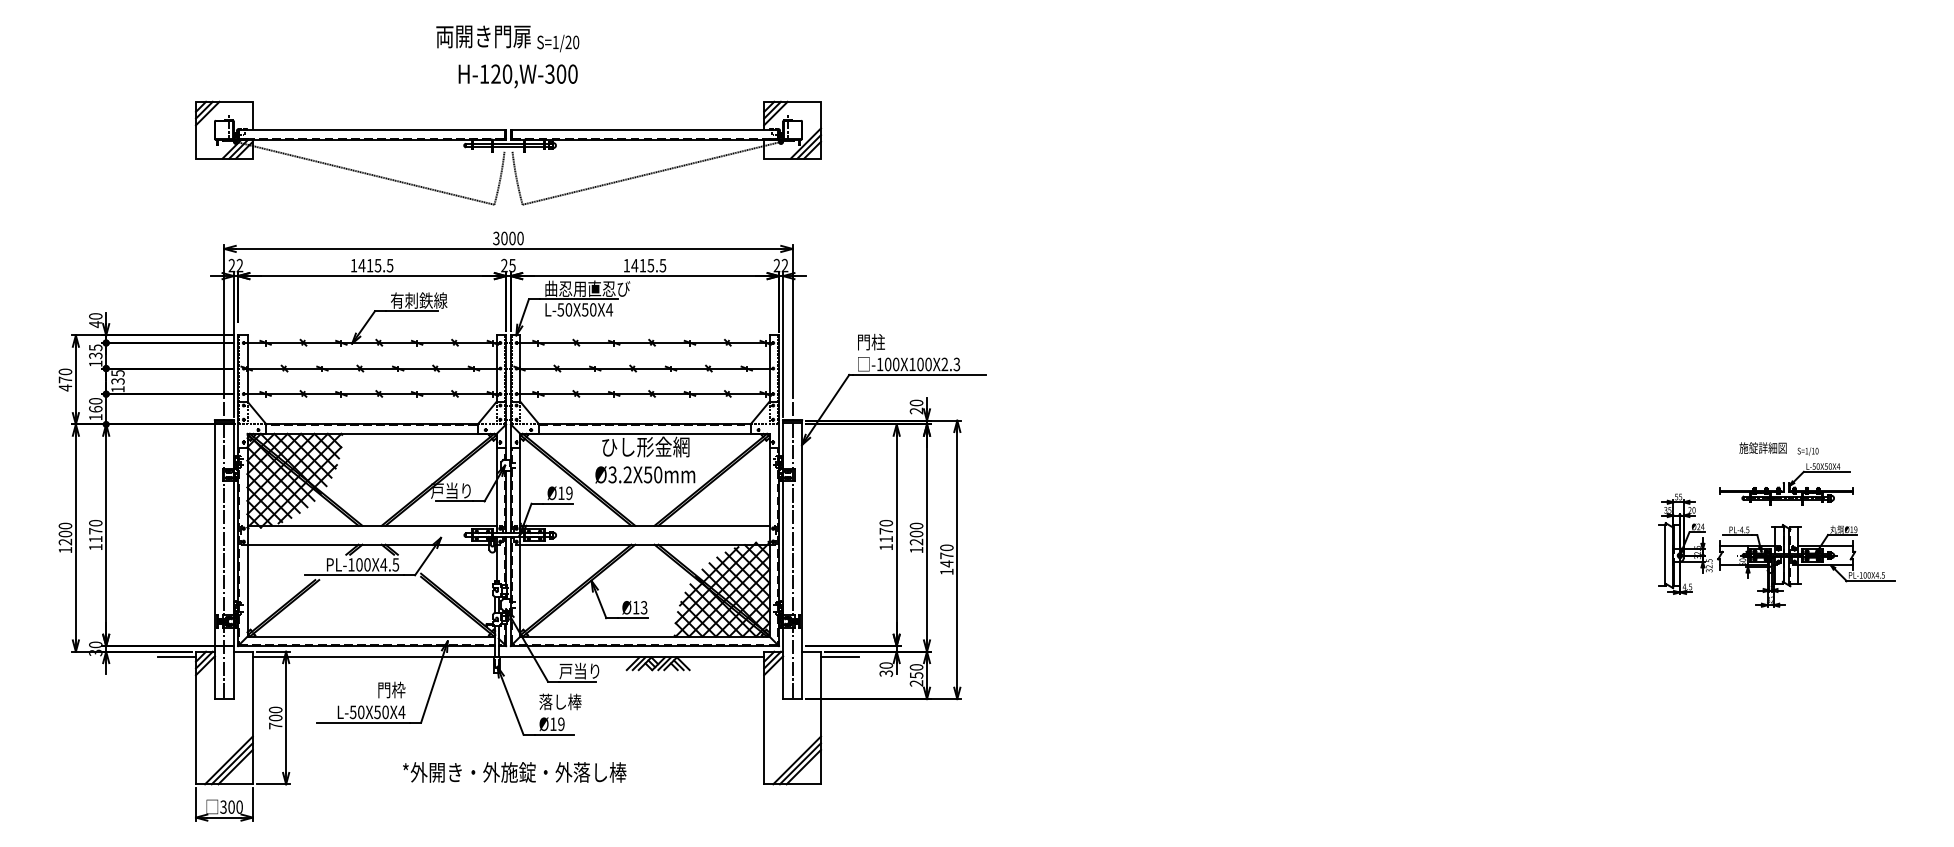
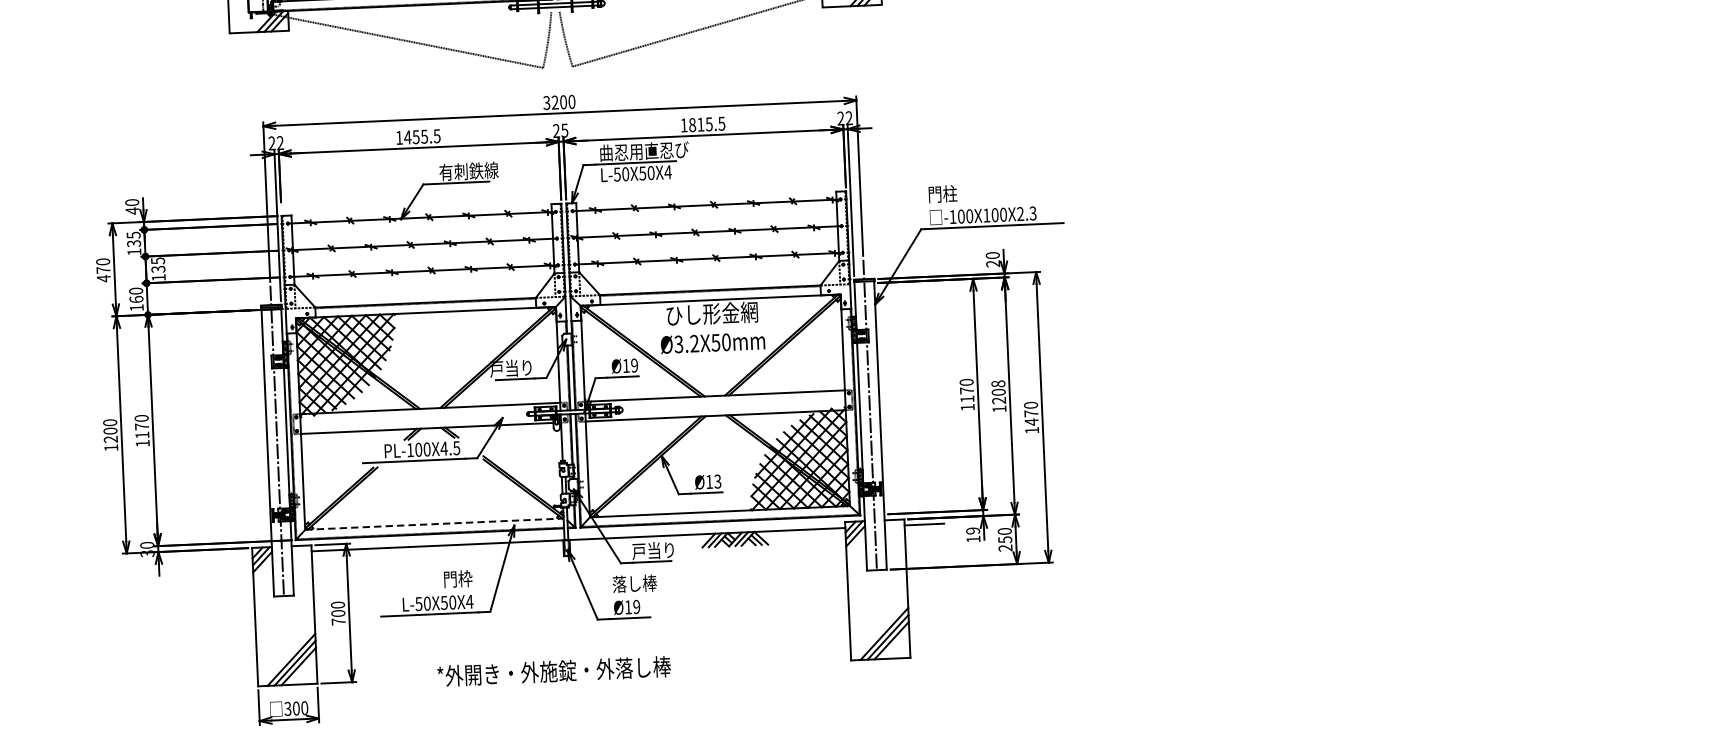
text: (504, 238) -> (555, 102), 3000 -> 3200
text: (369, 265) -> (415, 136), 1415.5 -> 1455.5
text: (634, 265) -> (692, 124), 1415.5 -> 1815.5
text: (916, 525) -> (998, 383), 1200 -> 1208
line: (371, 636) -> (434, 524), solid -> dashed
line: (177, 657) -> (233, 554), removed
text: (886, 669) -> (973, 535), 30 -> 19
text: (514, 772) -> (553, 671), moved

